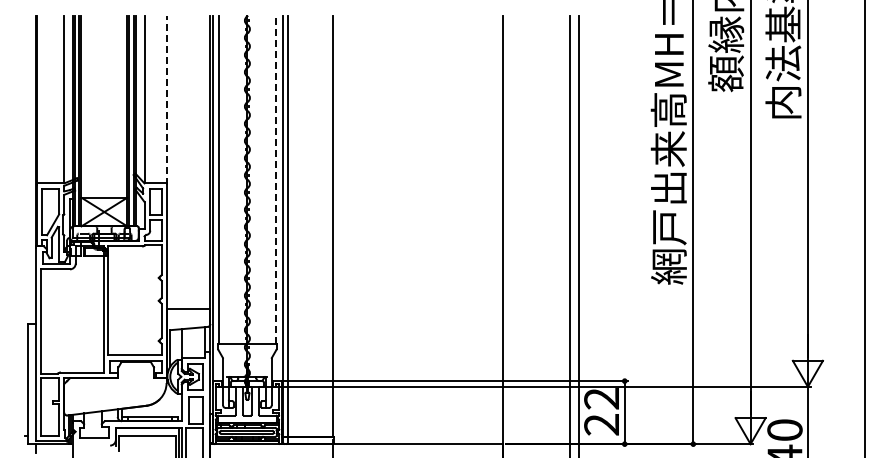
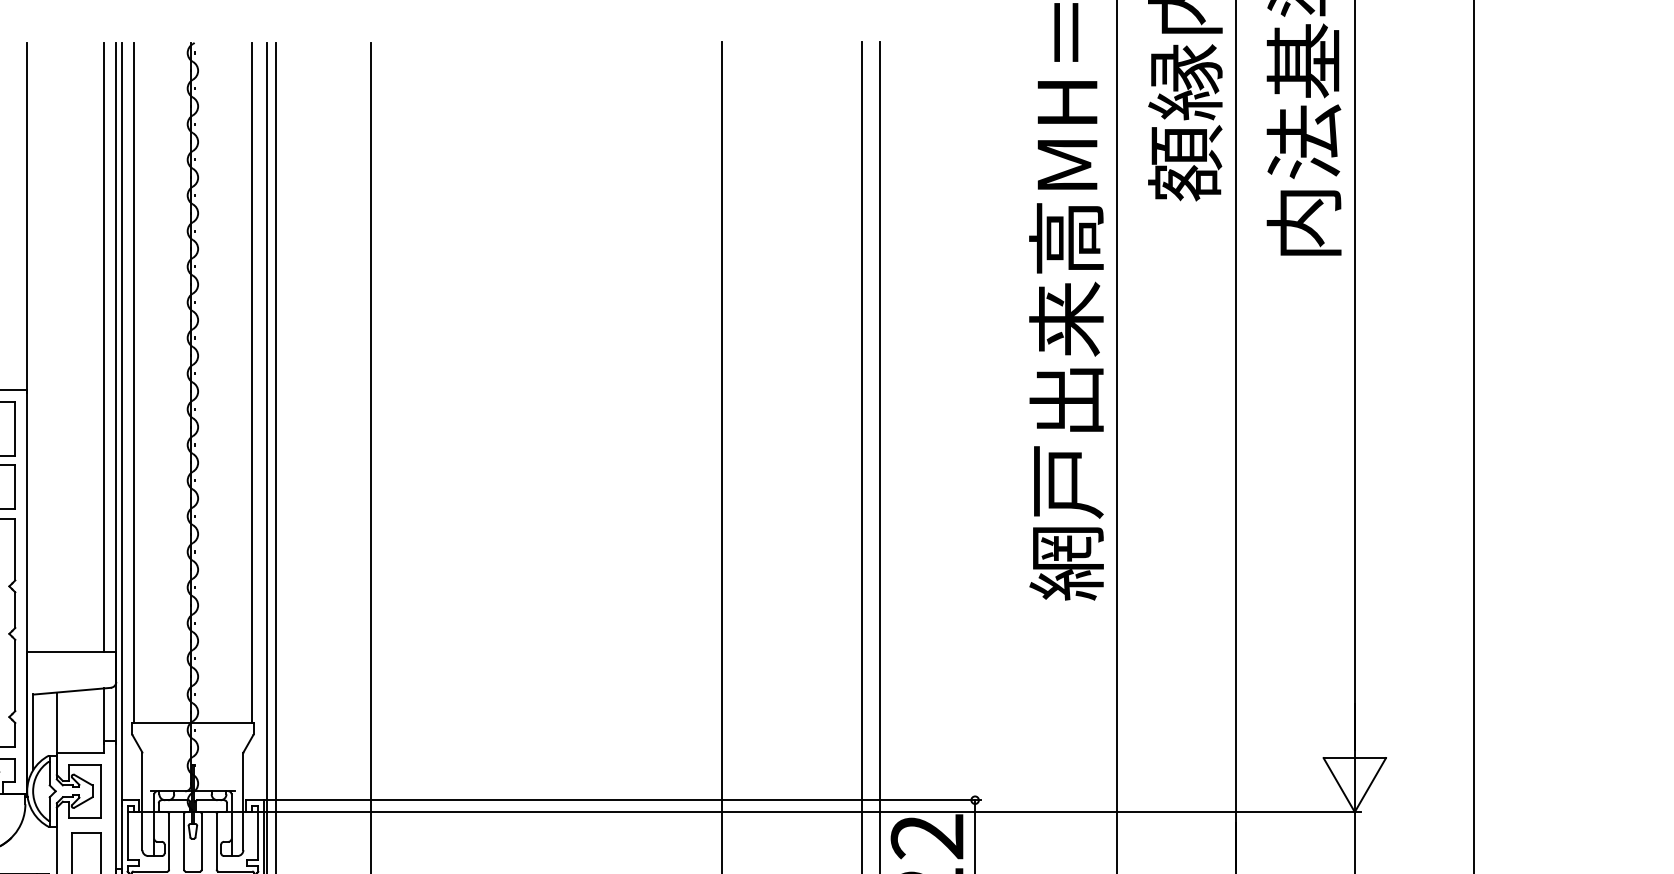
line: (167, 100) -> (27, 218), dashed -> solid
line: (204, 162) -> (103, 347), added
line: (276, 179) -> (253, 382), dashed -> solid

